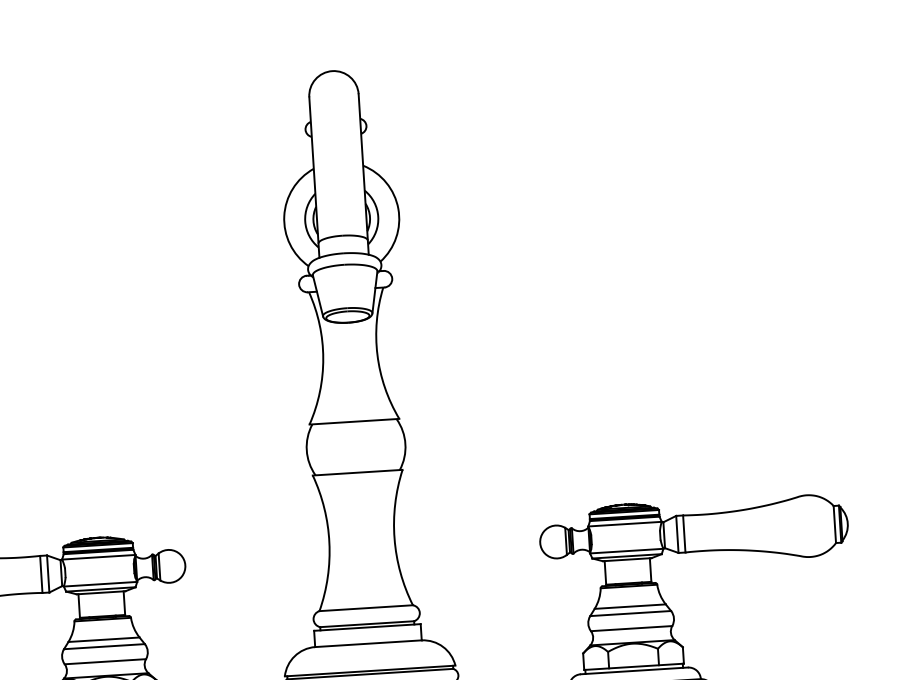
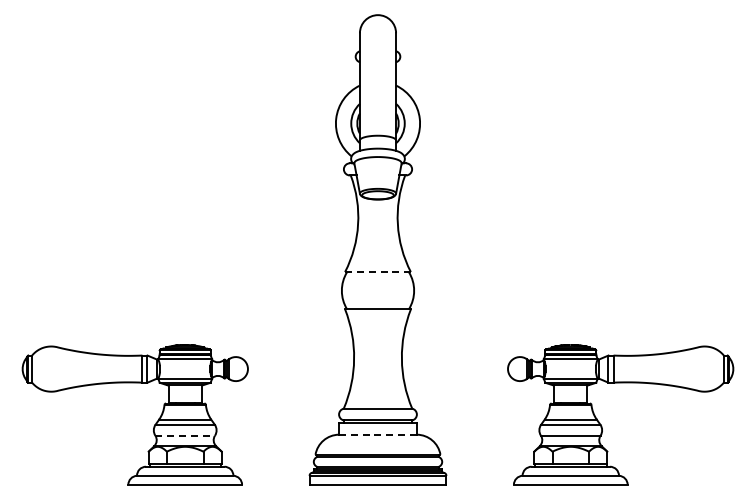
line: (353, 422) -> (377, 272), solid -> dashed
line: (369, 643) -> (378, 434), solid -> dashed
line: (105, 661) -> (185, 435), solid -> dashed

